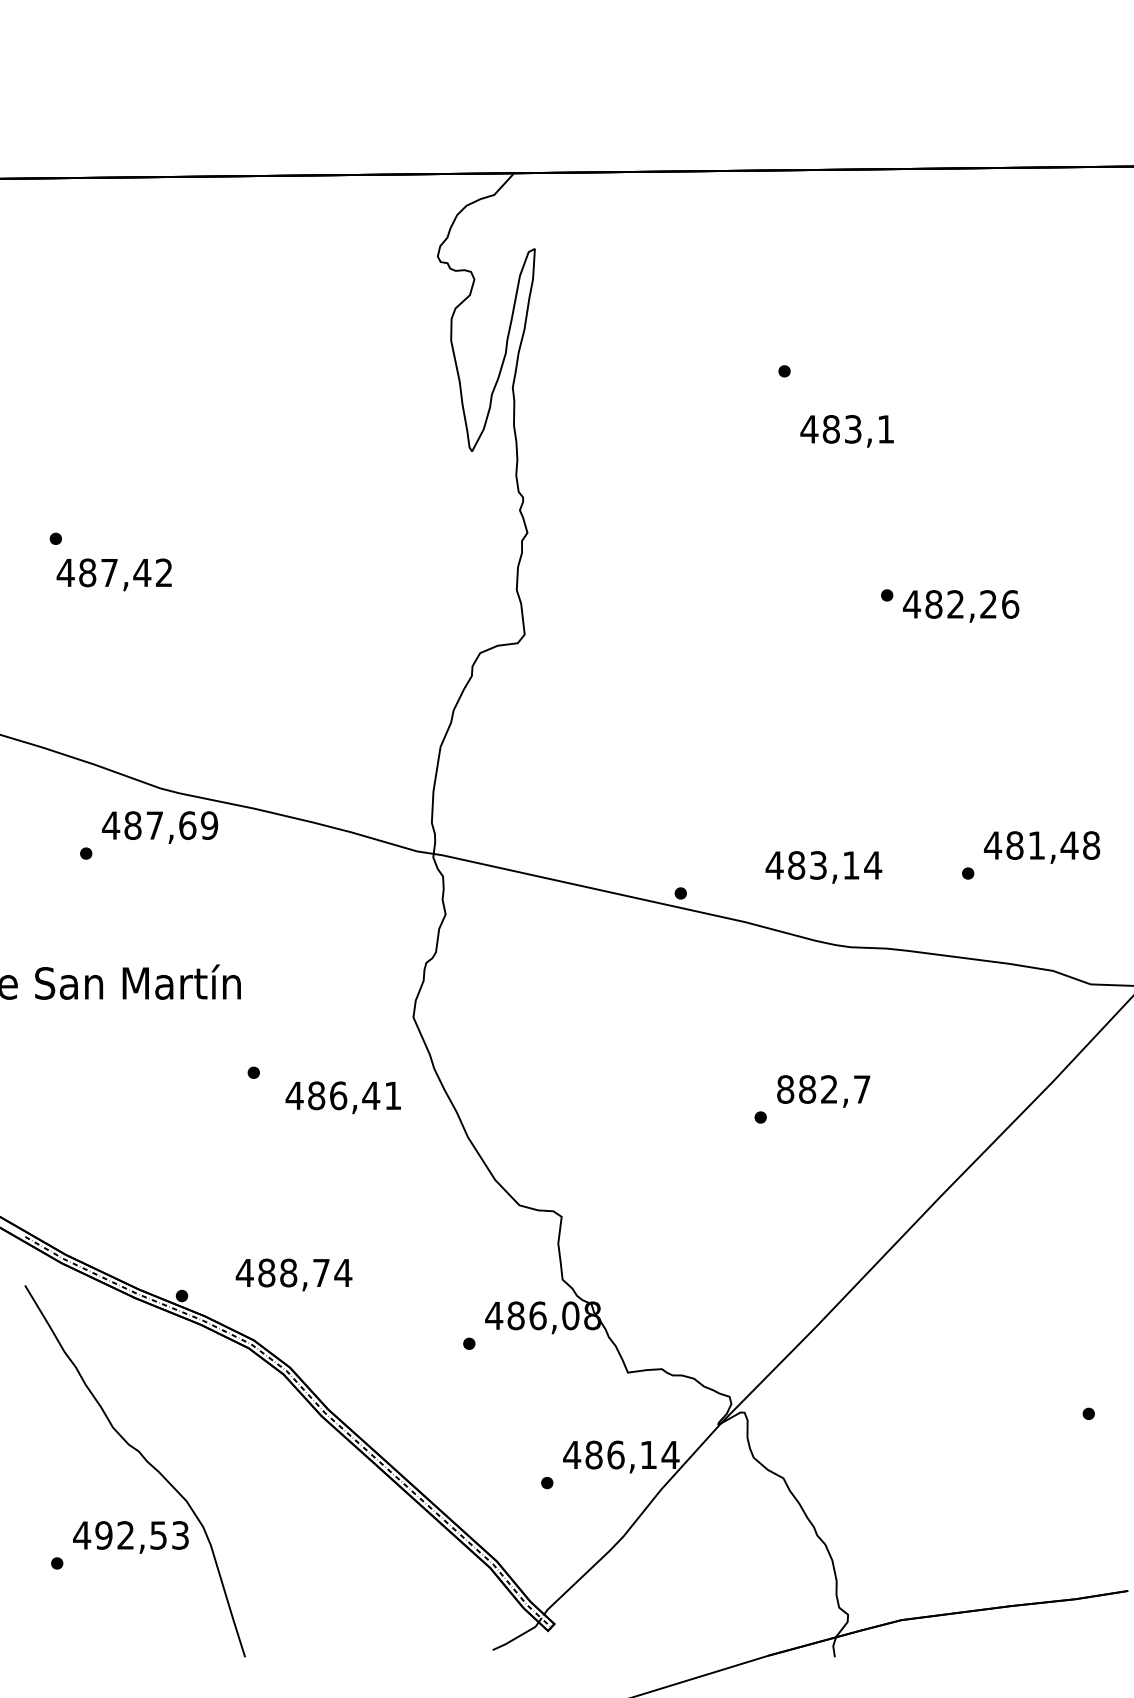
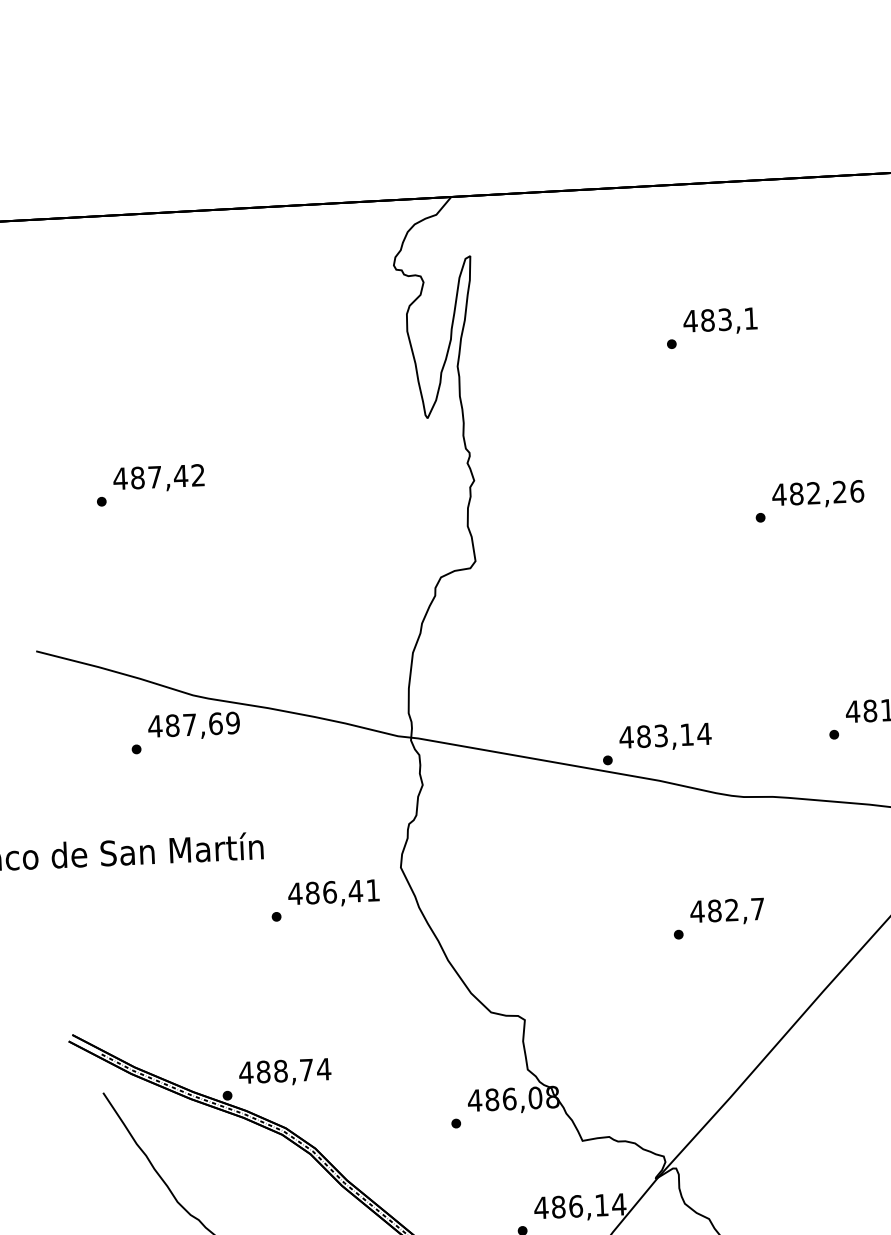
text: (846, 431) -> (719, 321), moved
text: (113, 574) -> (158, 478), moved
text: (961, 606) -> (818, 494), moved
text: (823, 867) -> (665, 737), moved
text: (785, 1089) -> (697, 911), 882,7 -> 482,7
text: (342, 1097) -> (333, 893), moved
text: (293, 1274) -> (284, 1072), moved

